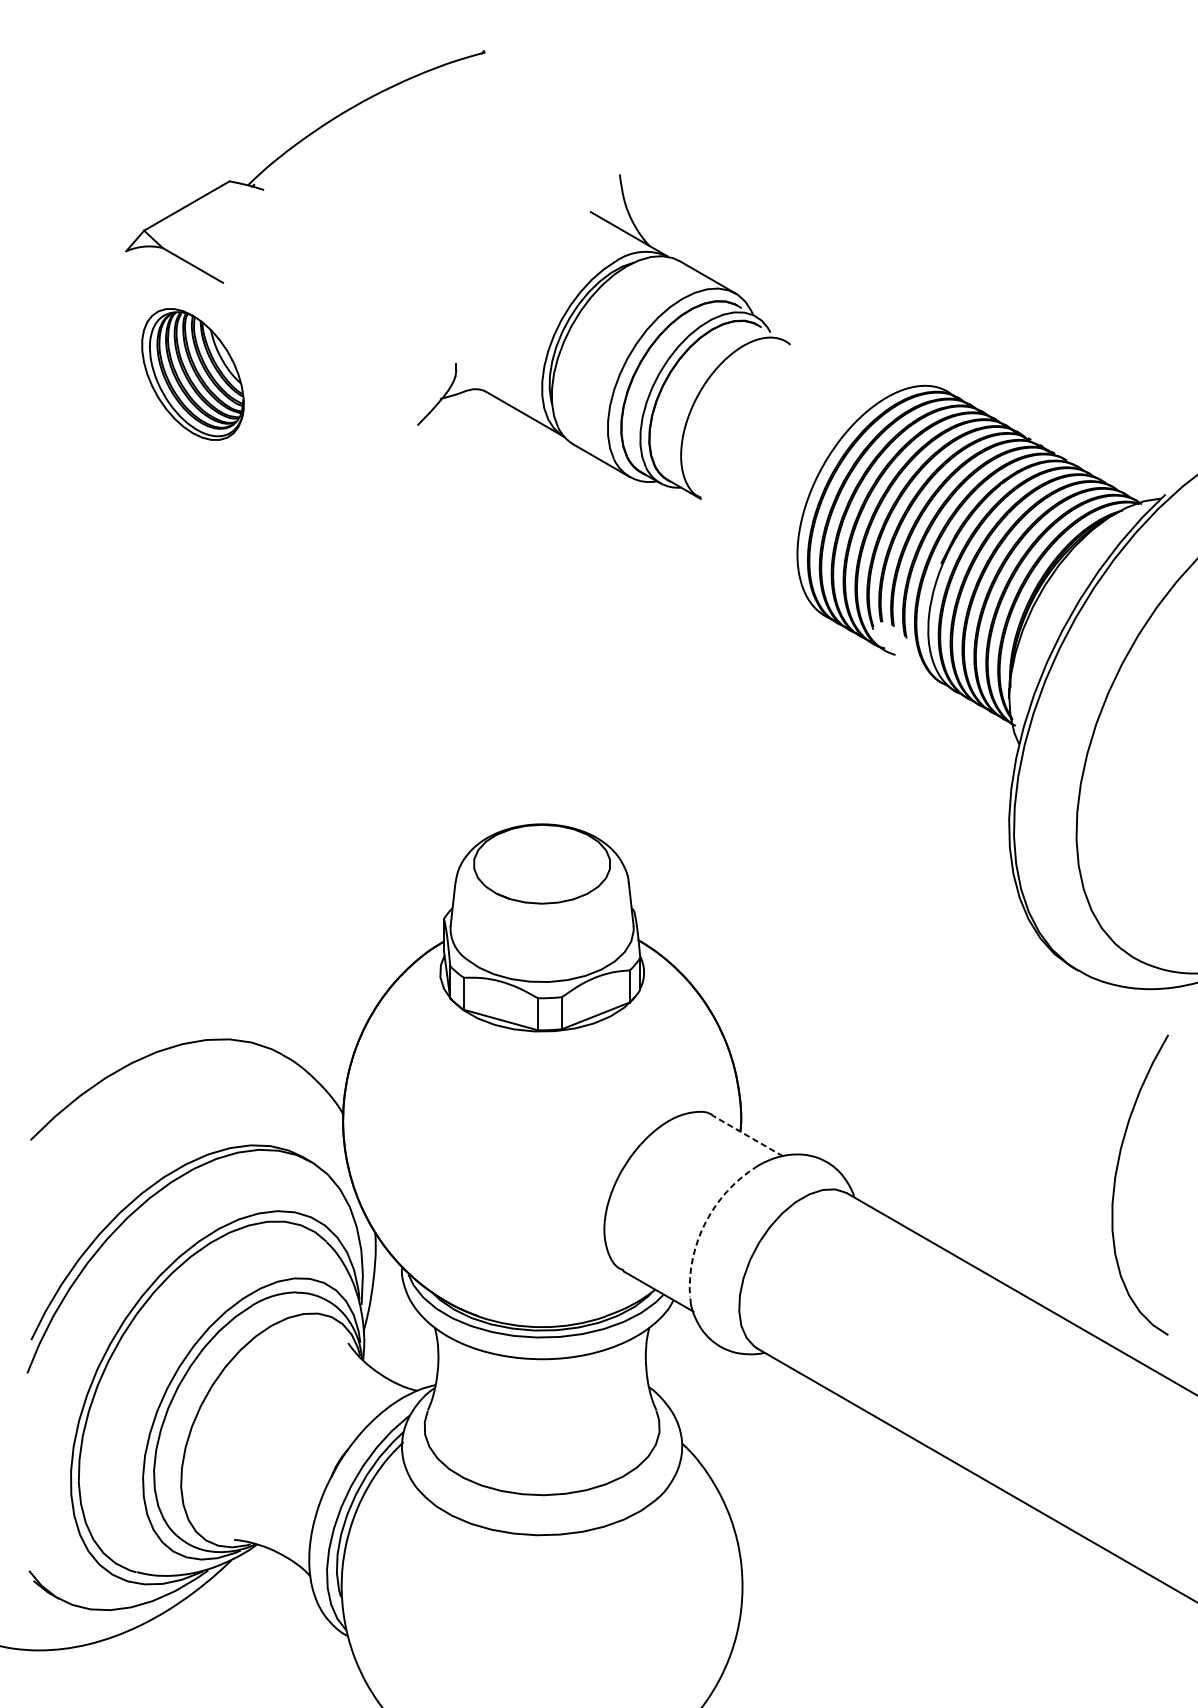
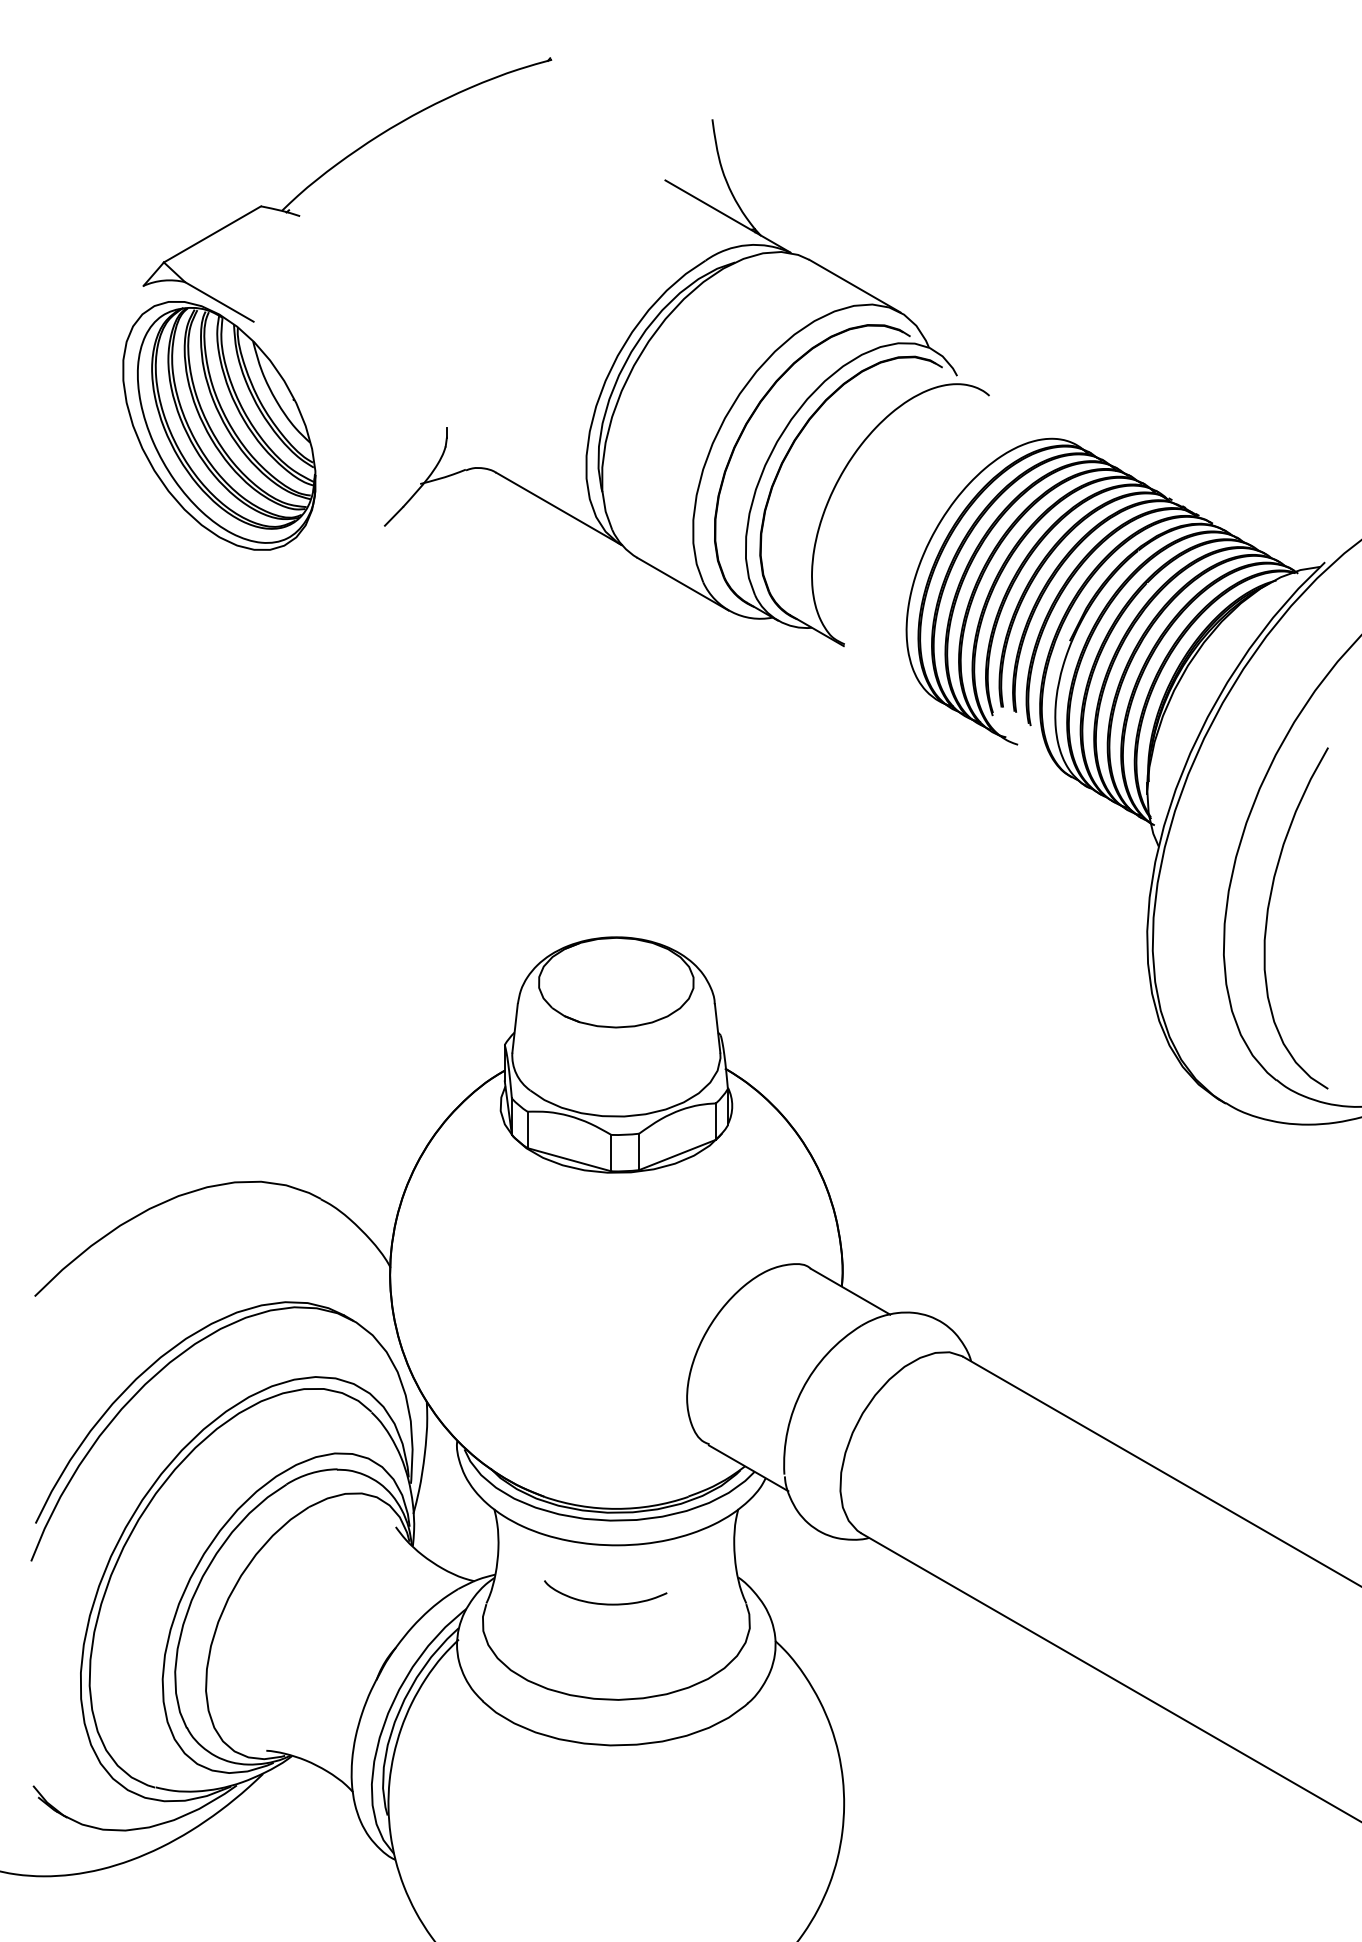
part: (603, 337) -> (686, 383), size x1.43
part: (193, 374) -> (219, 425), size x1.67
line: (748, 1135) -> (850, 1291), dashed -> solid
curve: (1115, 1182) -> (1268, 915), moved
arc: (705, 1222) -> (802, 1389), dashed -> solid
curve: (532, 1410) -> (605, 1603), added

